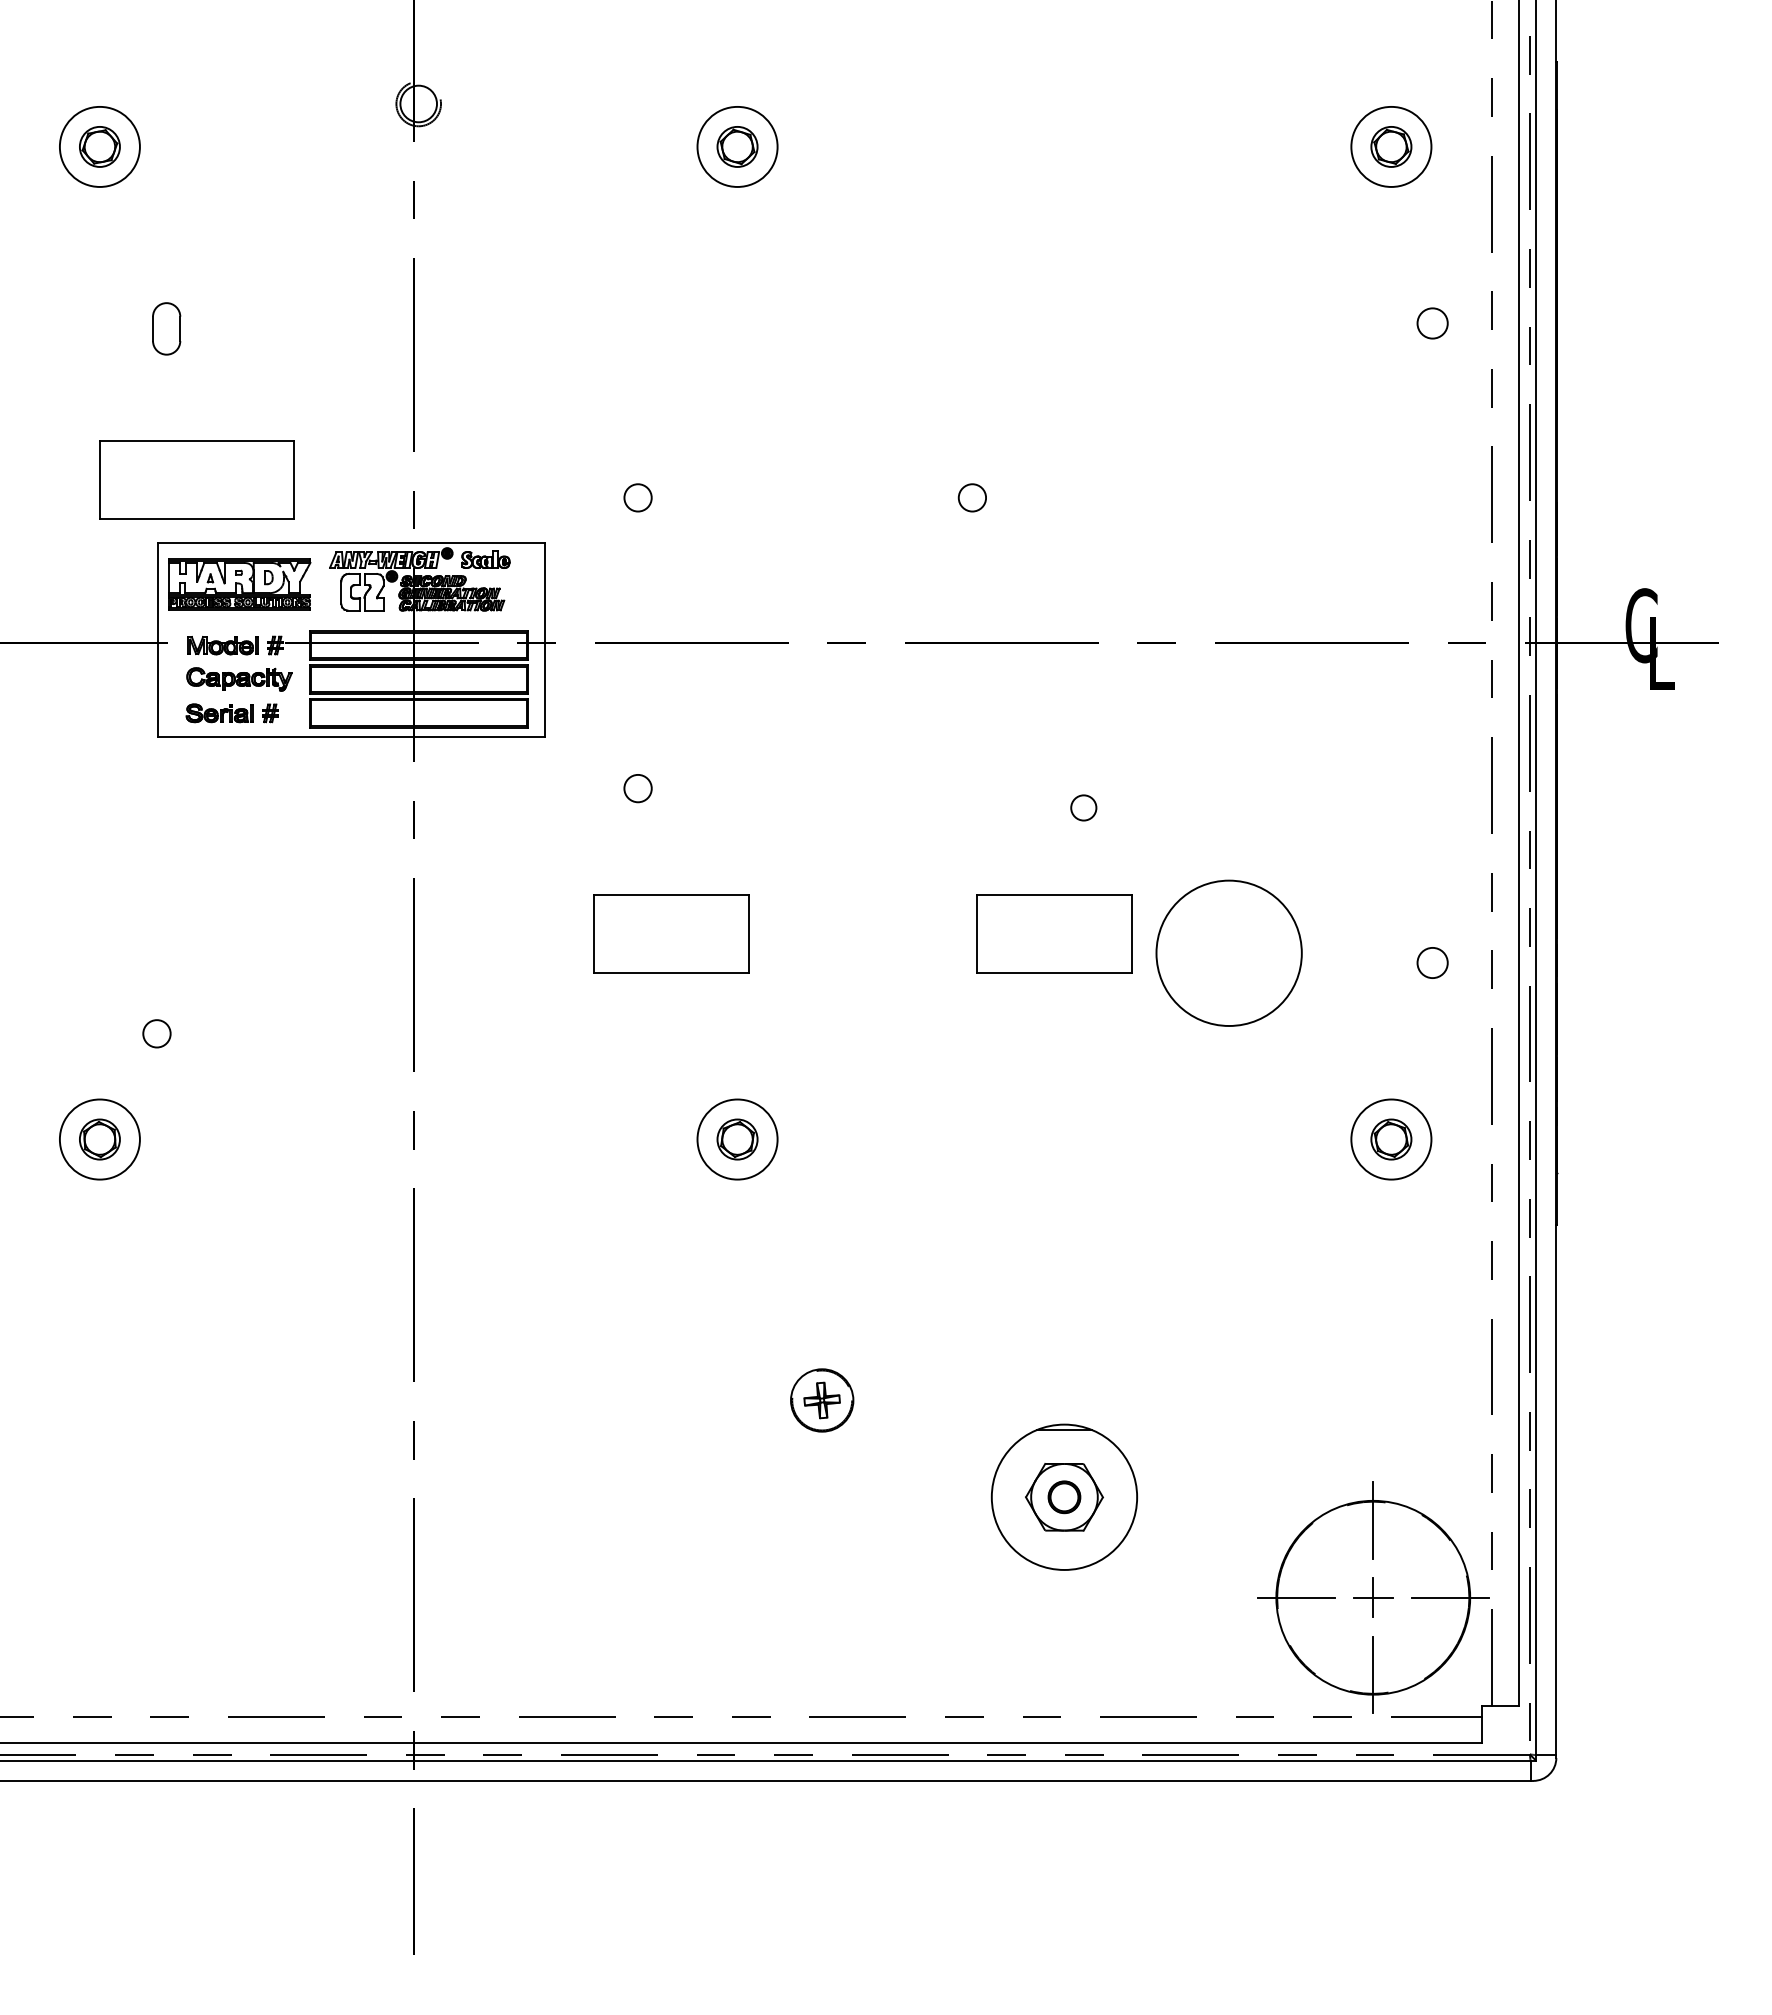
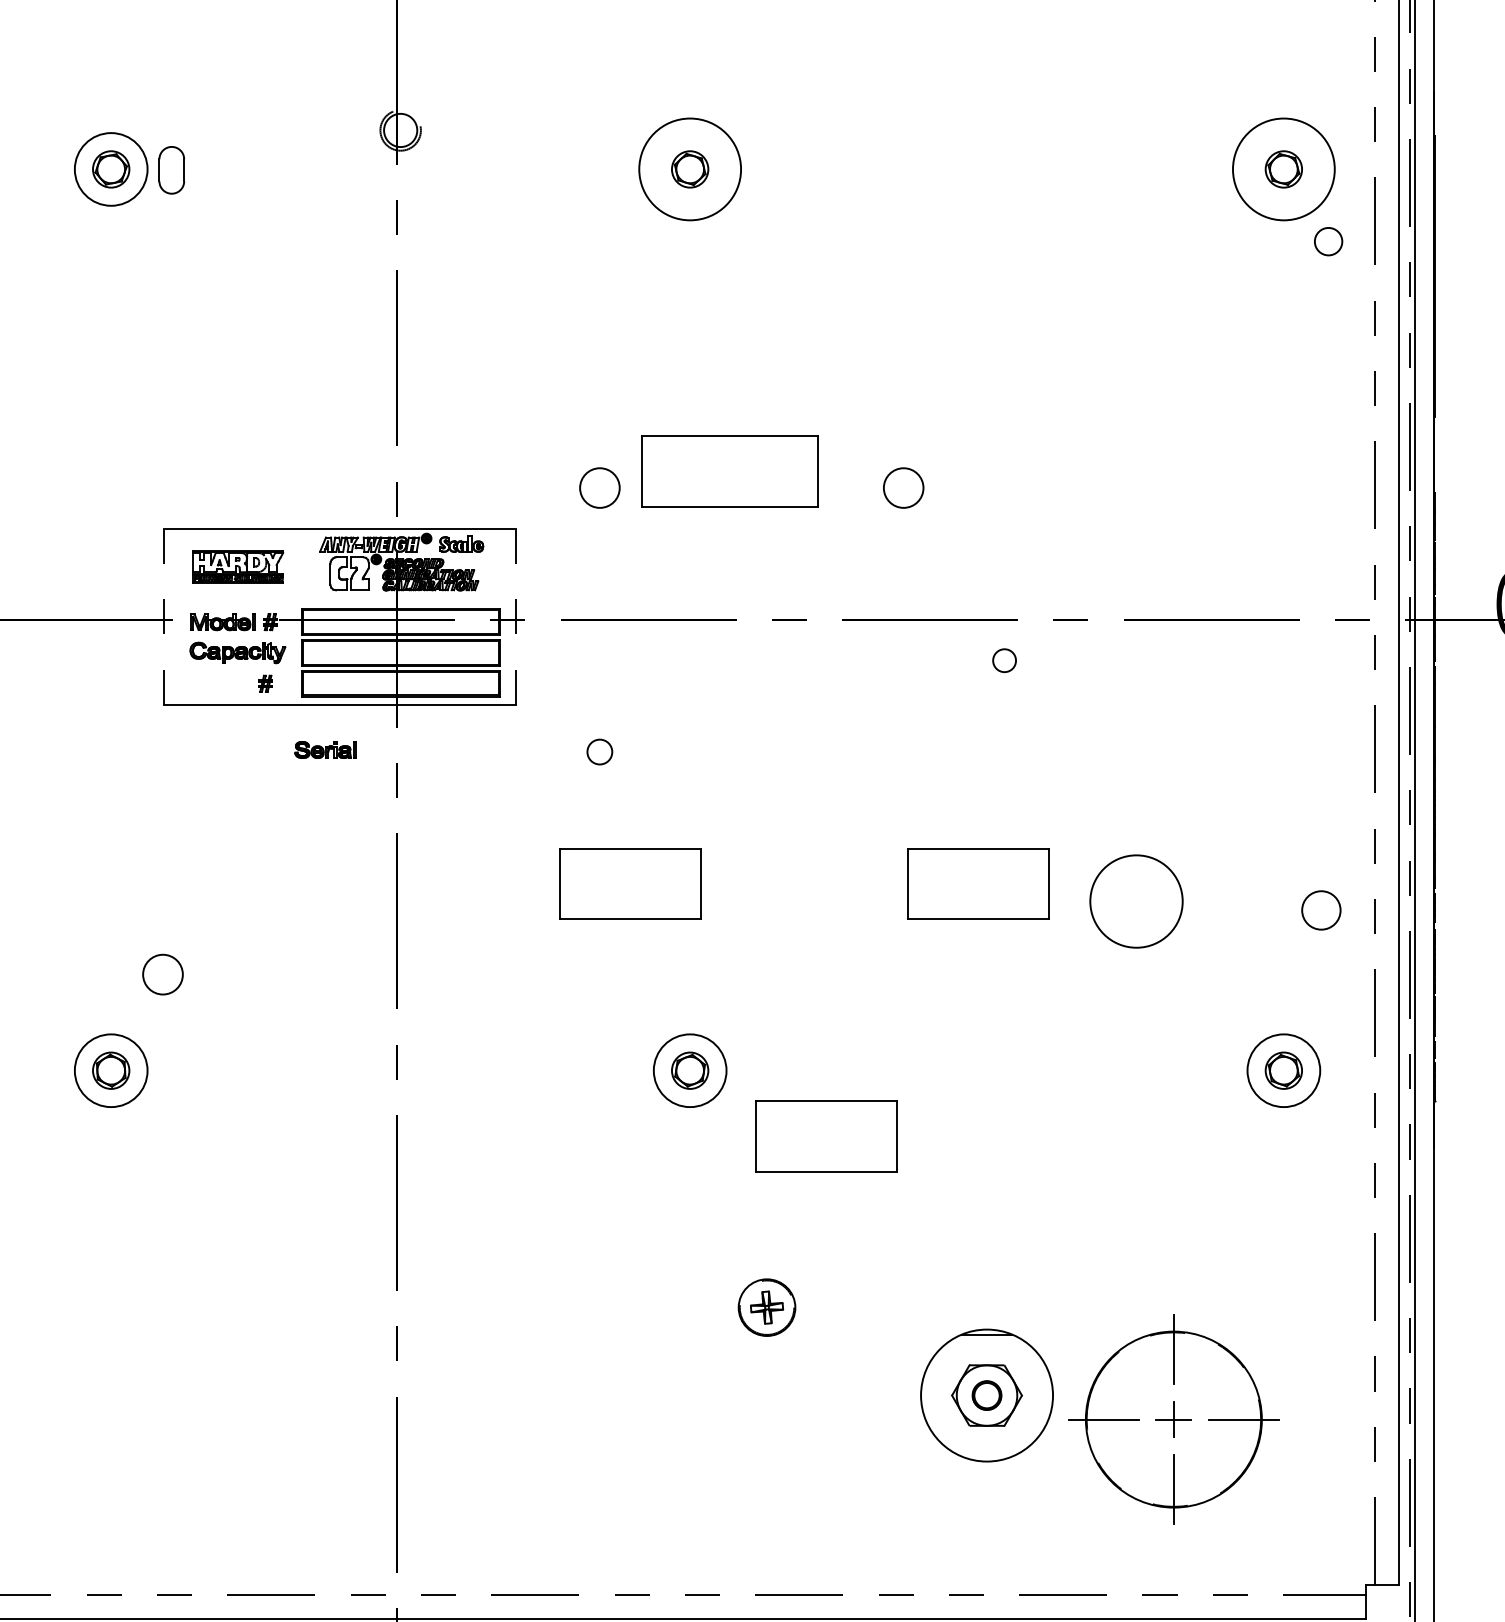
circle: (737, 146) -> (690, 169), size x1.4
circle: (1391, 146) -> (1283, 169), size x1.4
circle: (1432, 323) -> (1328, 241), moved
part: (166, 328) -> (171, 169), moved
part: (196, 479) -> (730, 471), moved
circle: (637, 497) -> (599, 487), size x1.6
circle: (971, 497) -> (902, 487), size x1.6
part: (239, 584) -> (237, 566), size x0.7
line: (157, 639) -> (163, 616), solid -> dashed
line: (545, 639) -> (515, 616), solid -> dashed
part: (219, 713) -> (325, 750), moved
circle: (1083, 807) -> (1004, 660), moved
circle: (1228, 952) -> (1135, 900), size x0.7
circle: (1432, 962) -> (1321, 909), size x1.4
circle: (156, 1033) -> (162, 974), size x1.6
part: (887, 1211) -> (826, 1136), added
part: (1373, 1597) -> (1174, 1419), moved

